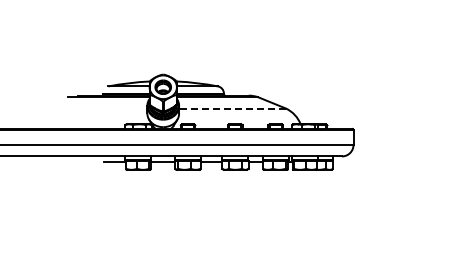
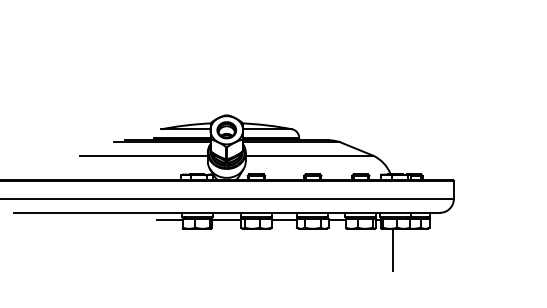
line: (93, 108) -> (143, 155), added
line: (232, 108) -> (309, 155), dashed -> solid
line: (302, 187) -> (392, 249), added

